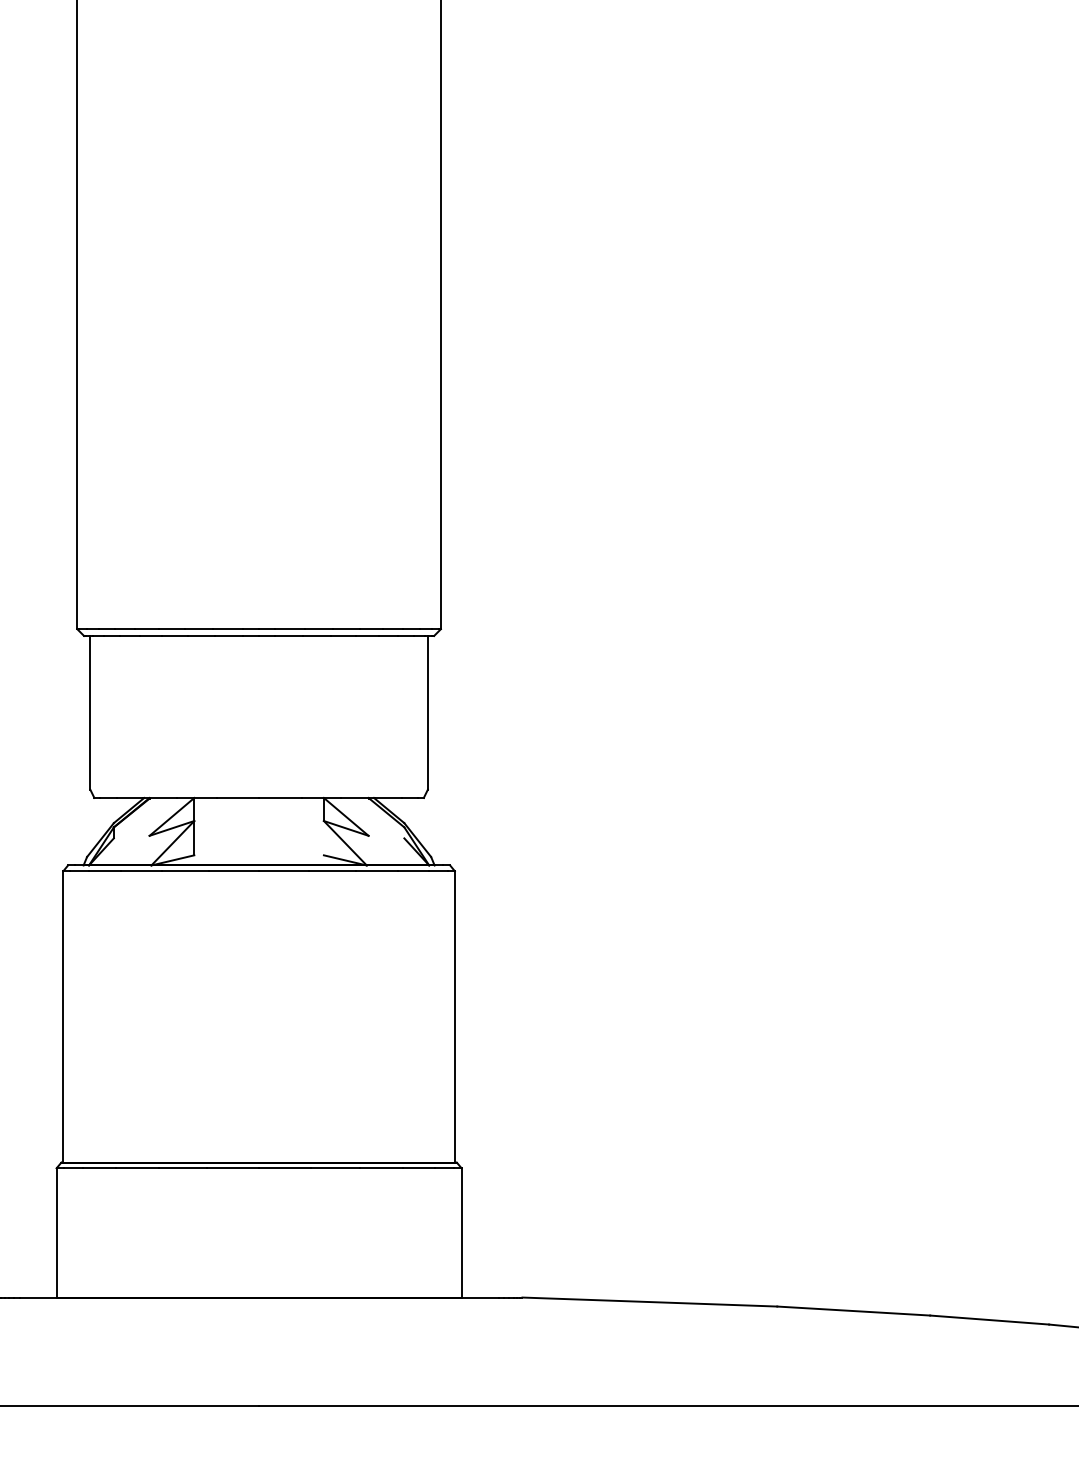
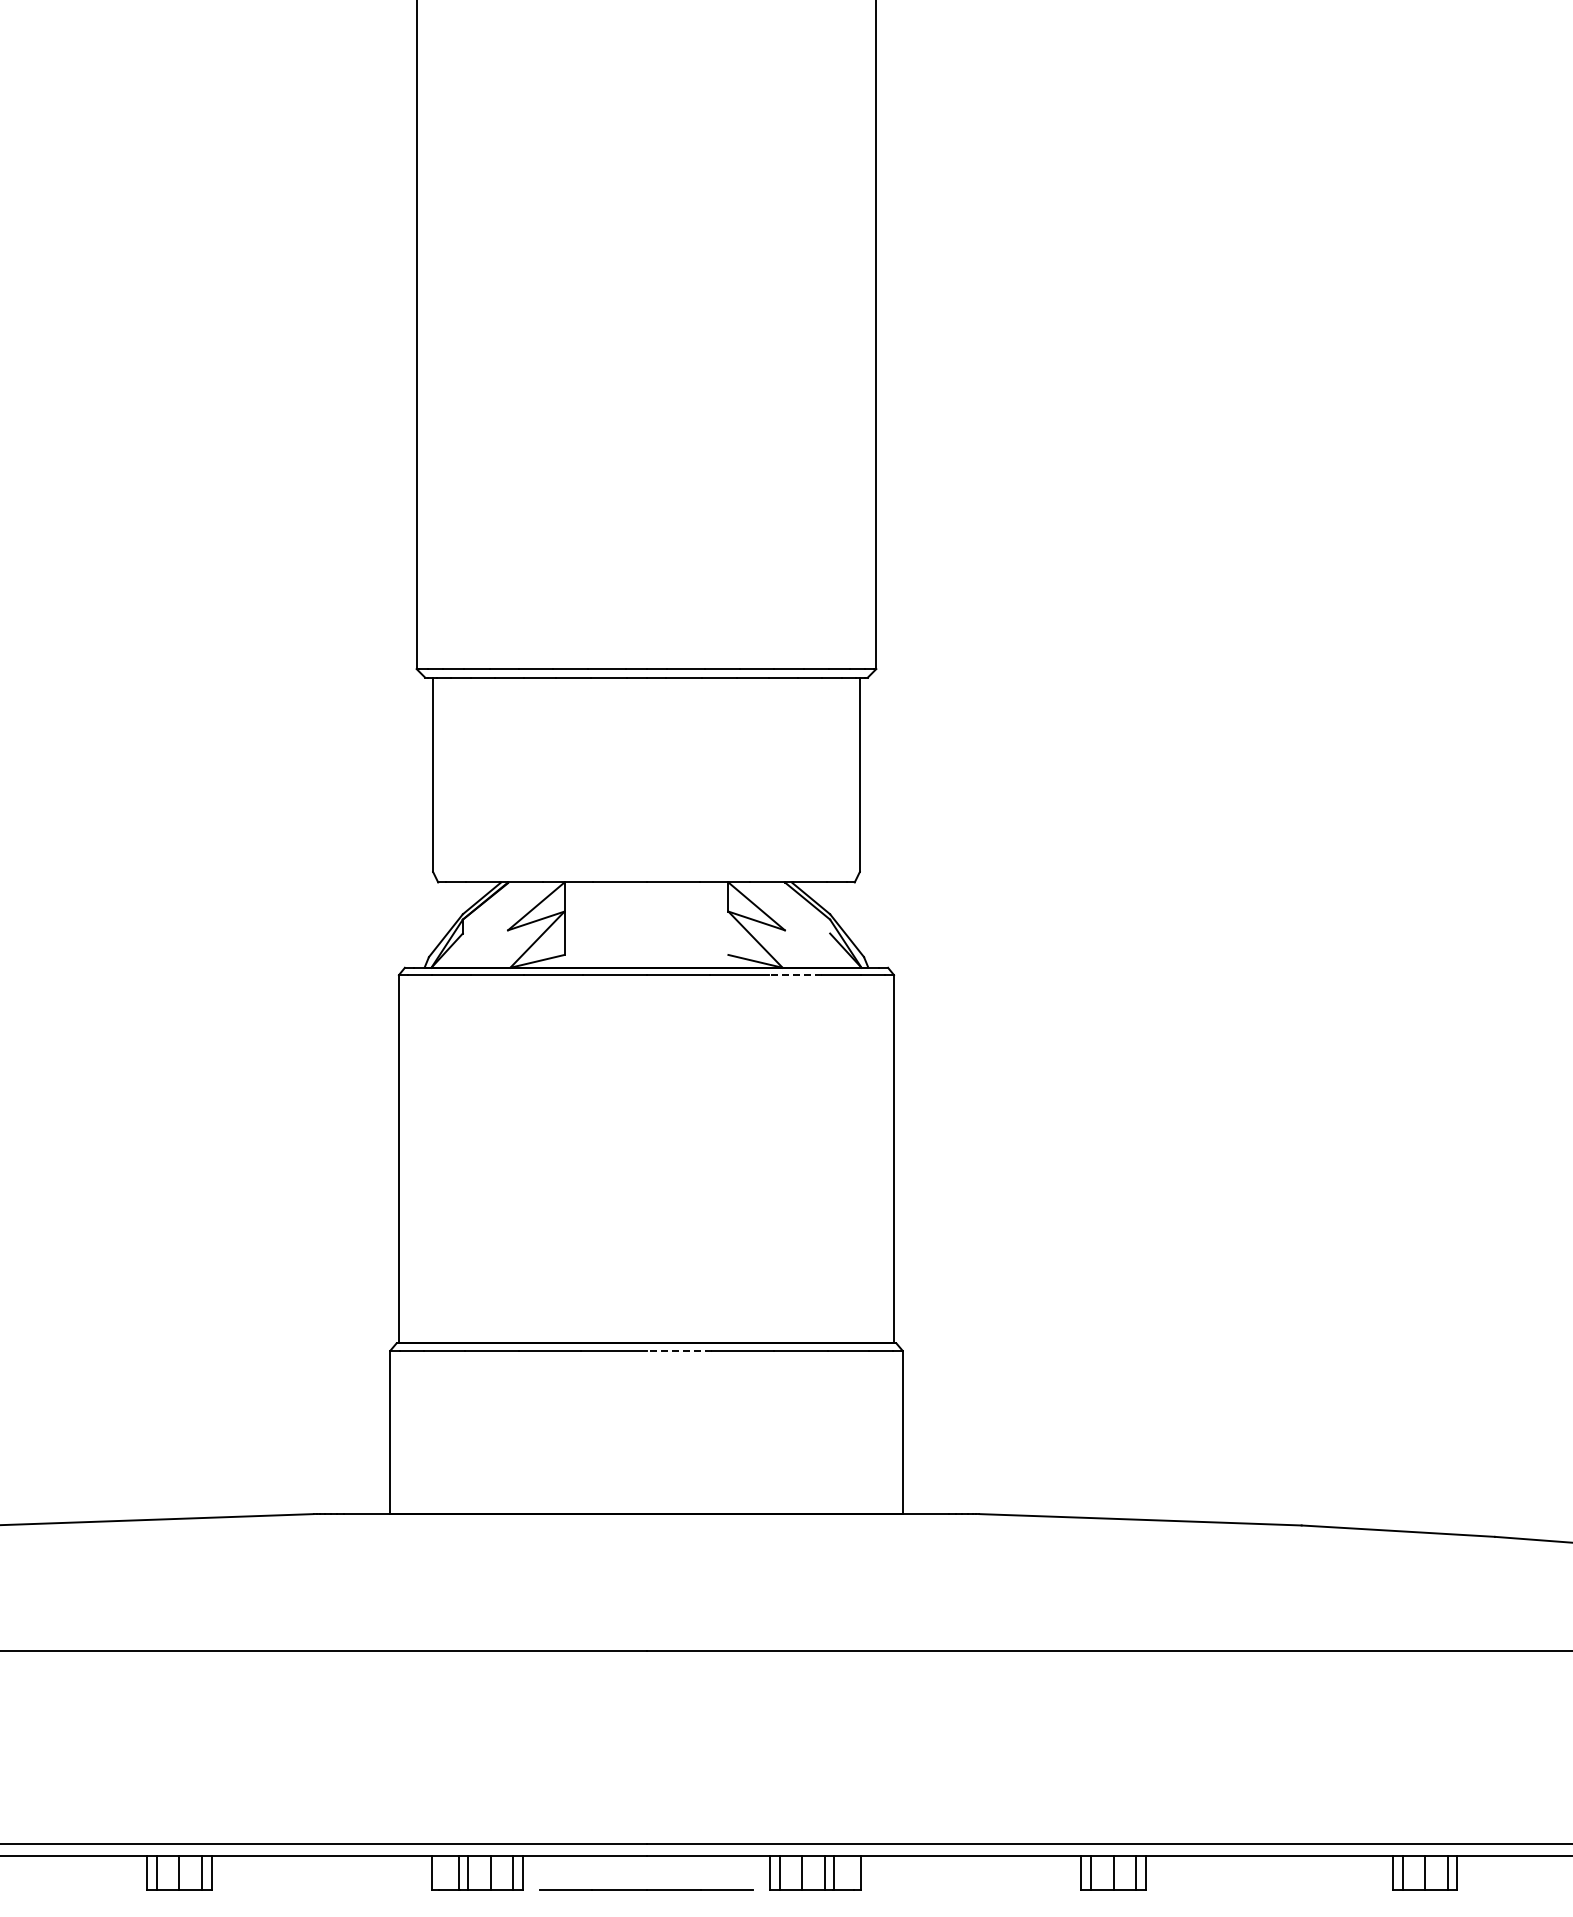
line: (376, 871) -> (795, 975), solid -> dashed
line: (285, 1168) -> (679, 1350), solid -> dashed

